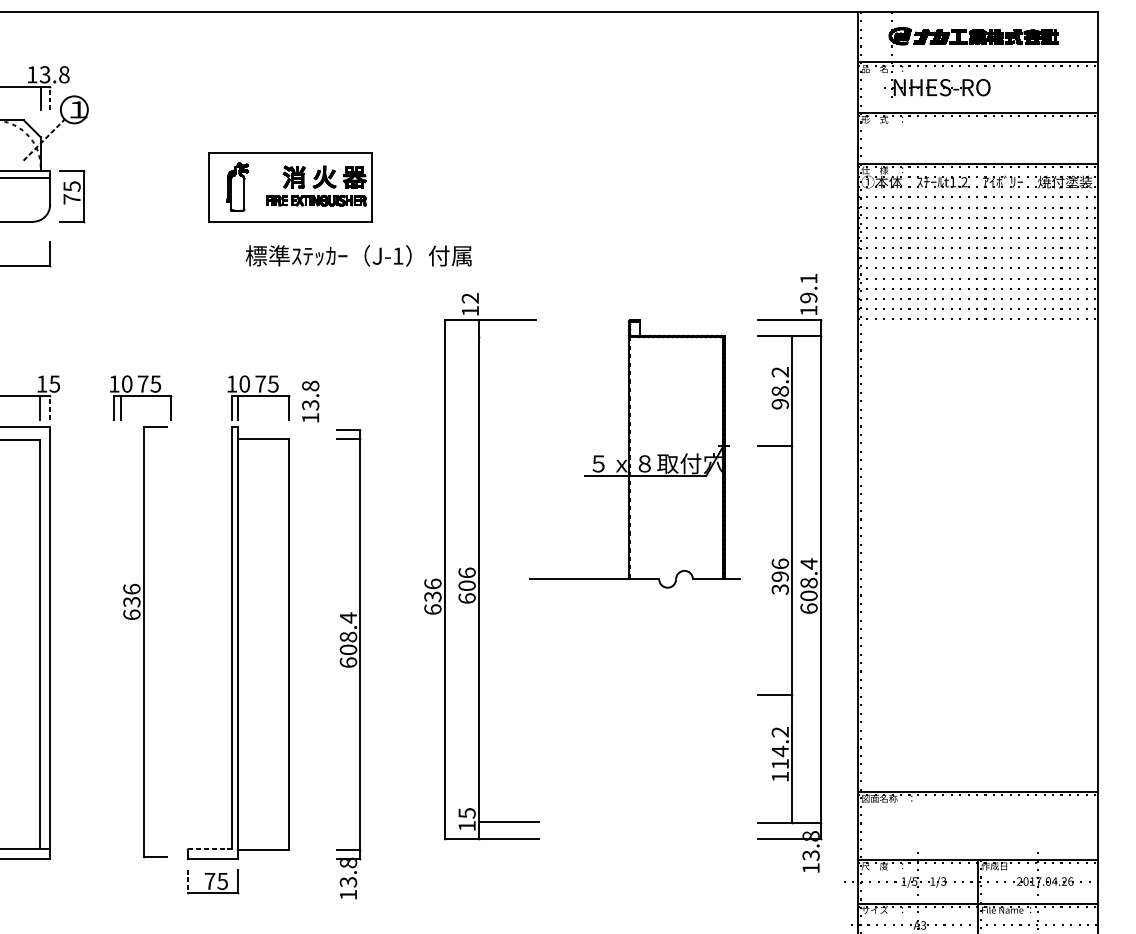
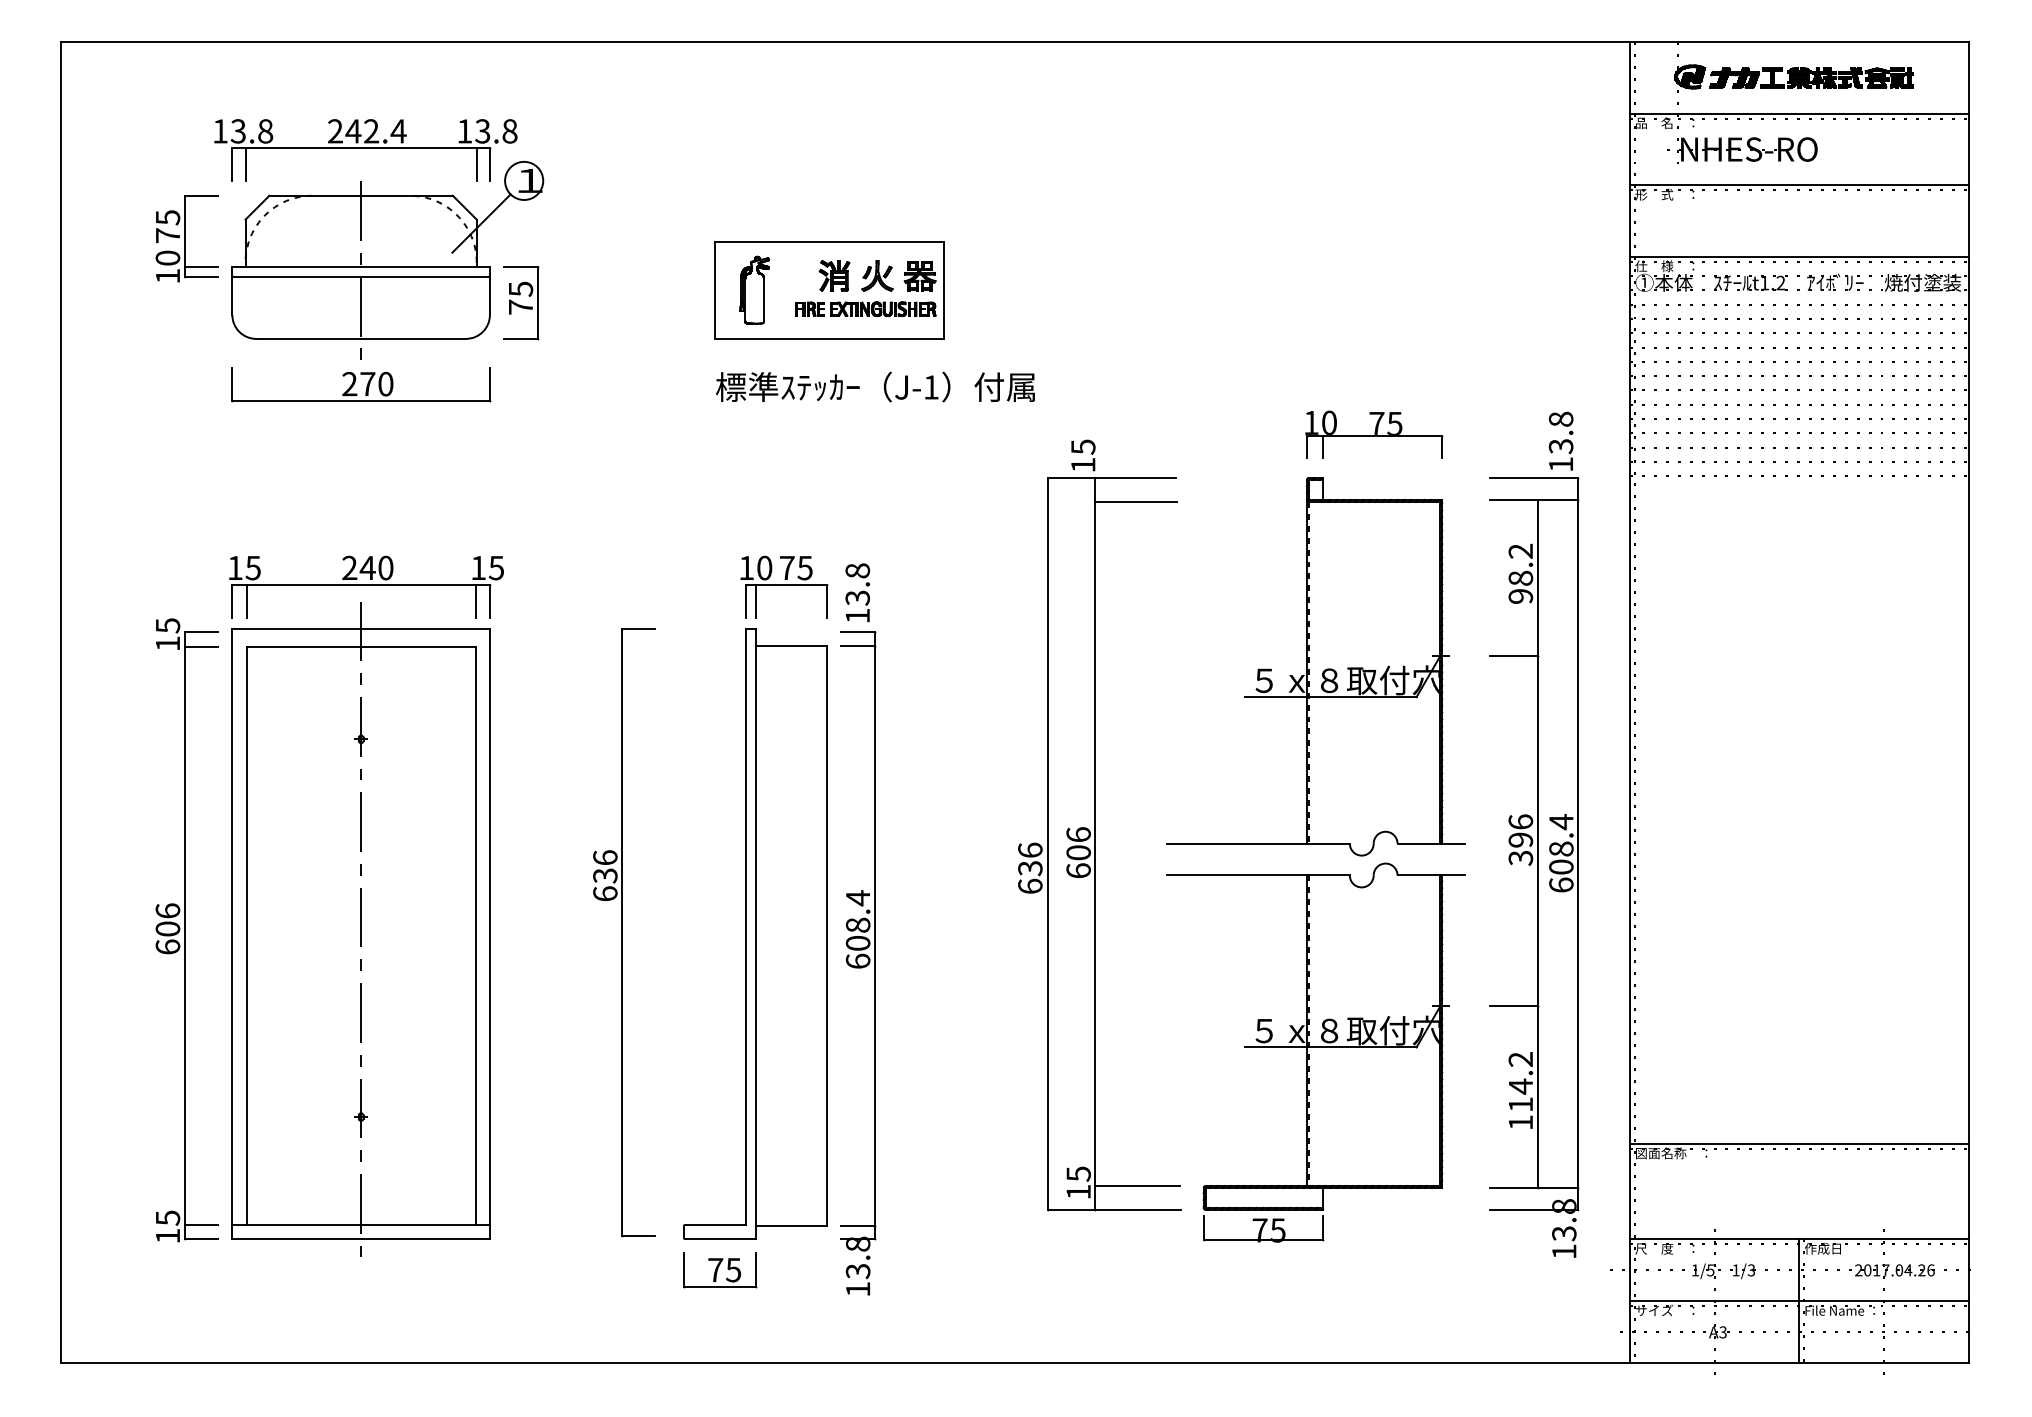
line: (49, 98) -> (489, 164), dashed -> solid
line: (44, 140) -> (481, 223), dashed -> solid
text: (358, 255) -> (875, 386), moved
text: (808, 288) -> (1560, 432), 19.1 -> 13.8
part: (676, 289) -> (1374, 434), added
text: (470, 297) -> (1083, 446), 12 -> 15
line: (507, 336) -> (1135, 501), added
part: (141, 397) -> (618, 586), removed
line: (49, 407) -> (489, 601), dashed -> solid
part: (348, 664) -> (858, 963), moved
part: (634, 727) -> (1315, 1052), added
line: (210, 849) -> (716, 1224), dashed -> solid
line: (187, 881) -> (684, 1270), dashed -> solid

